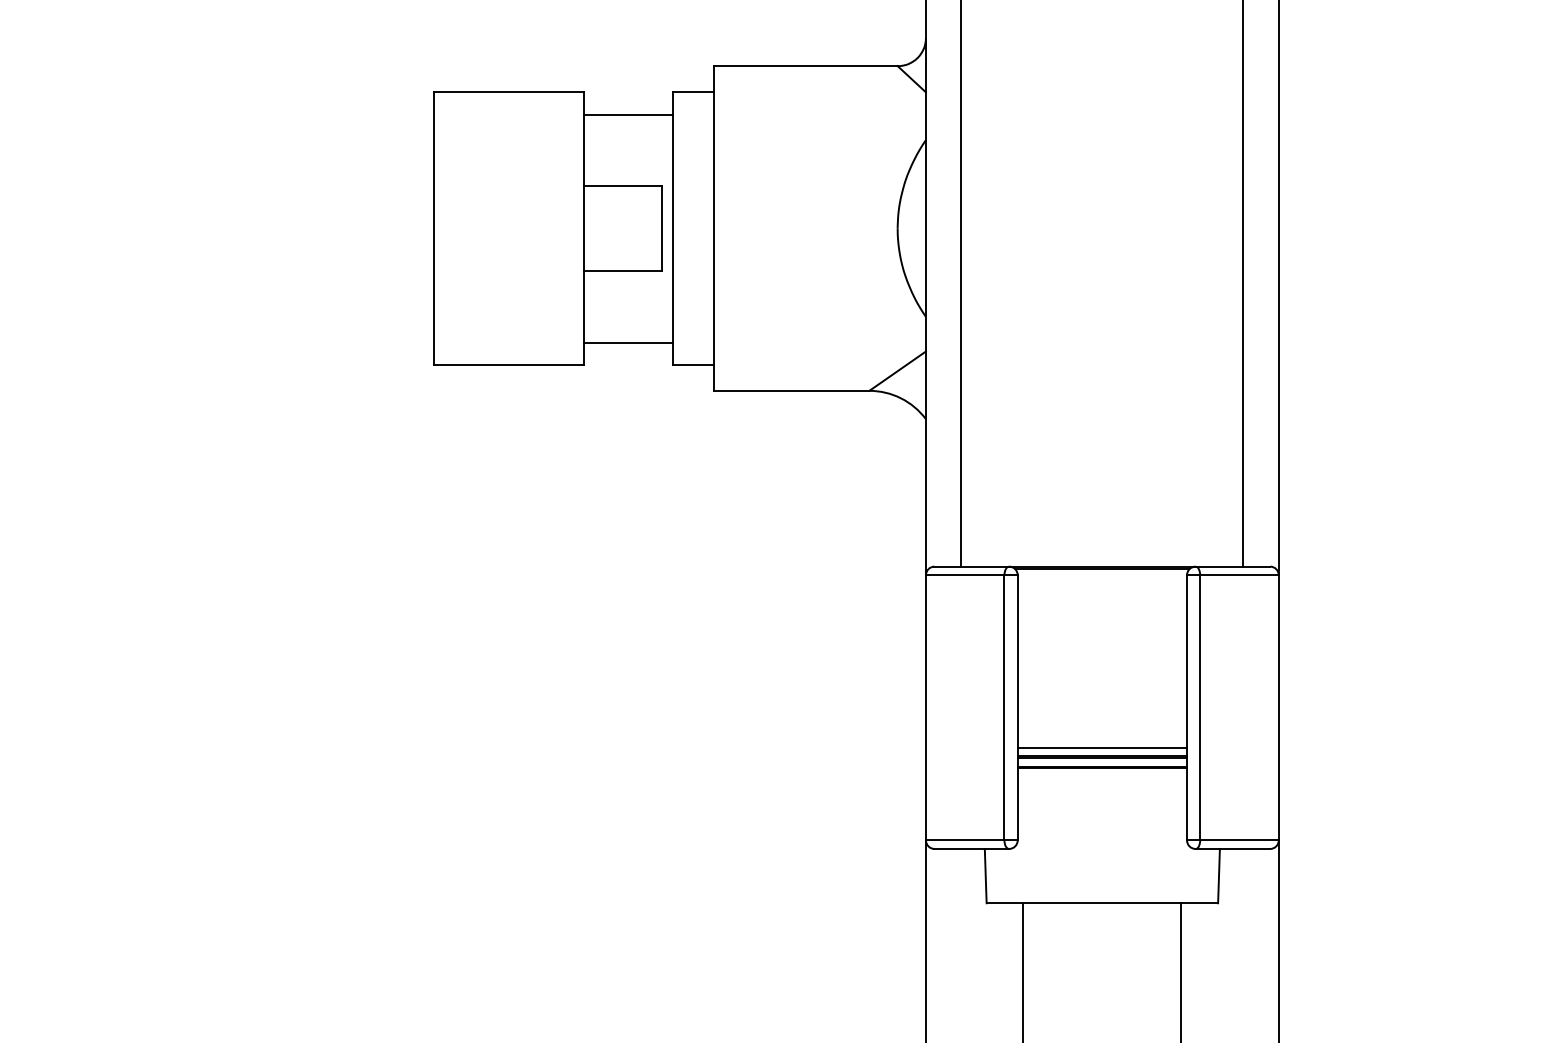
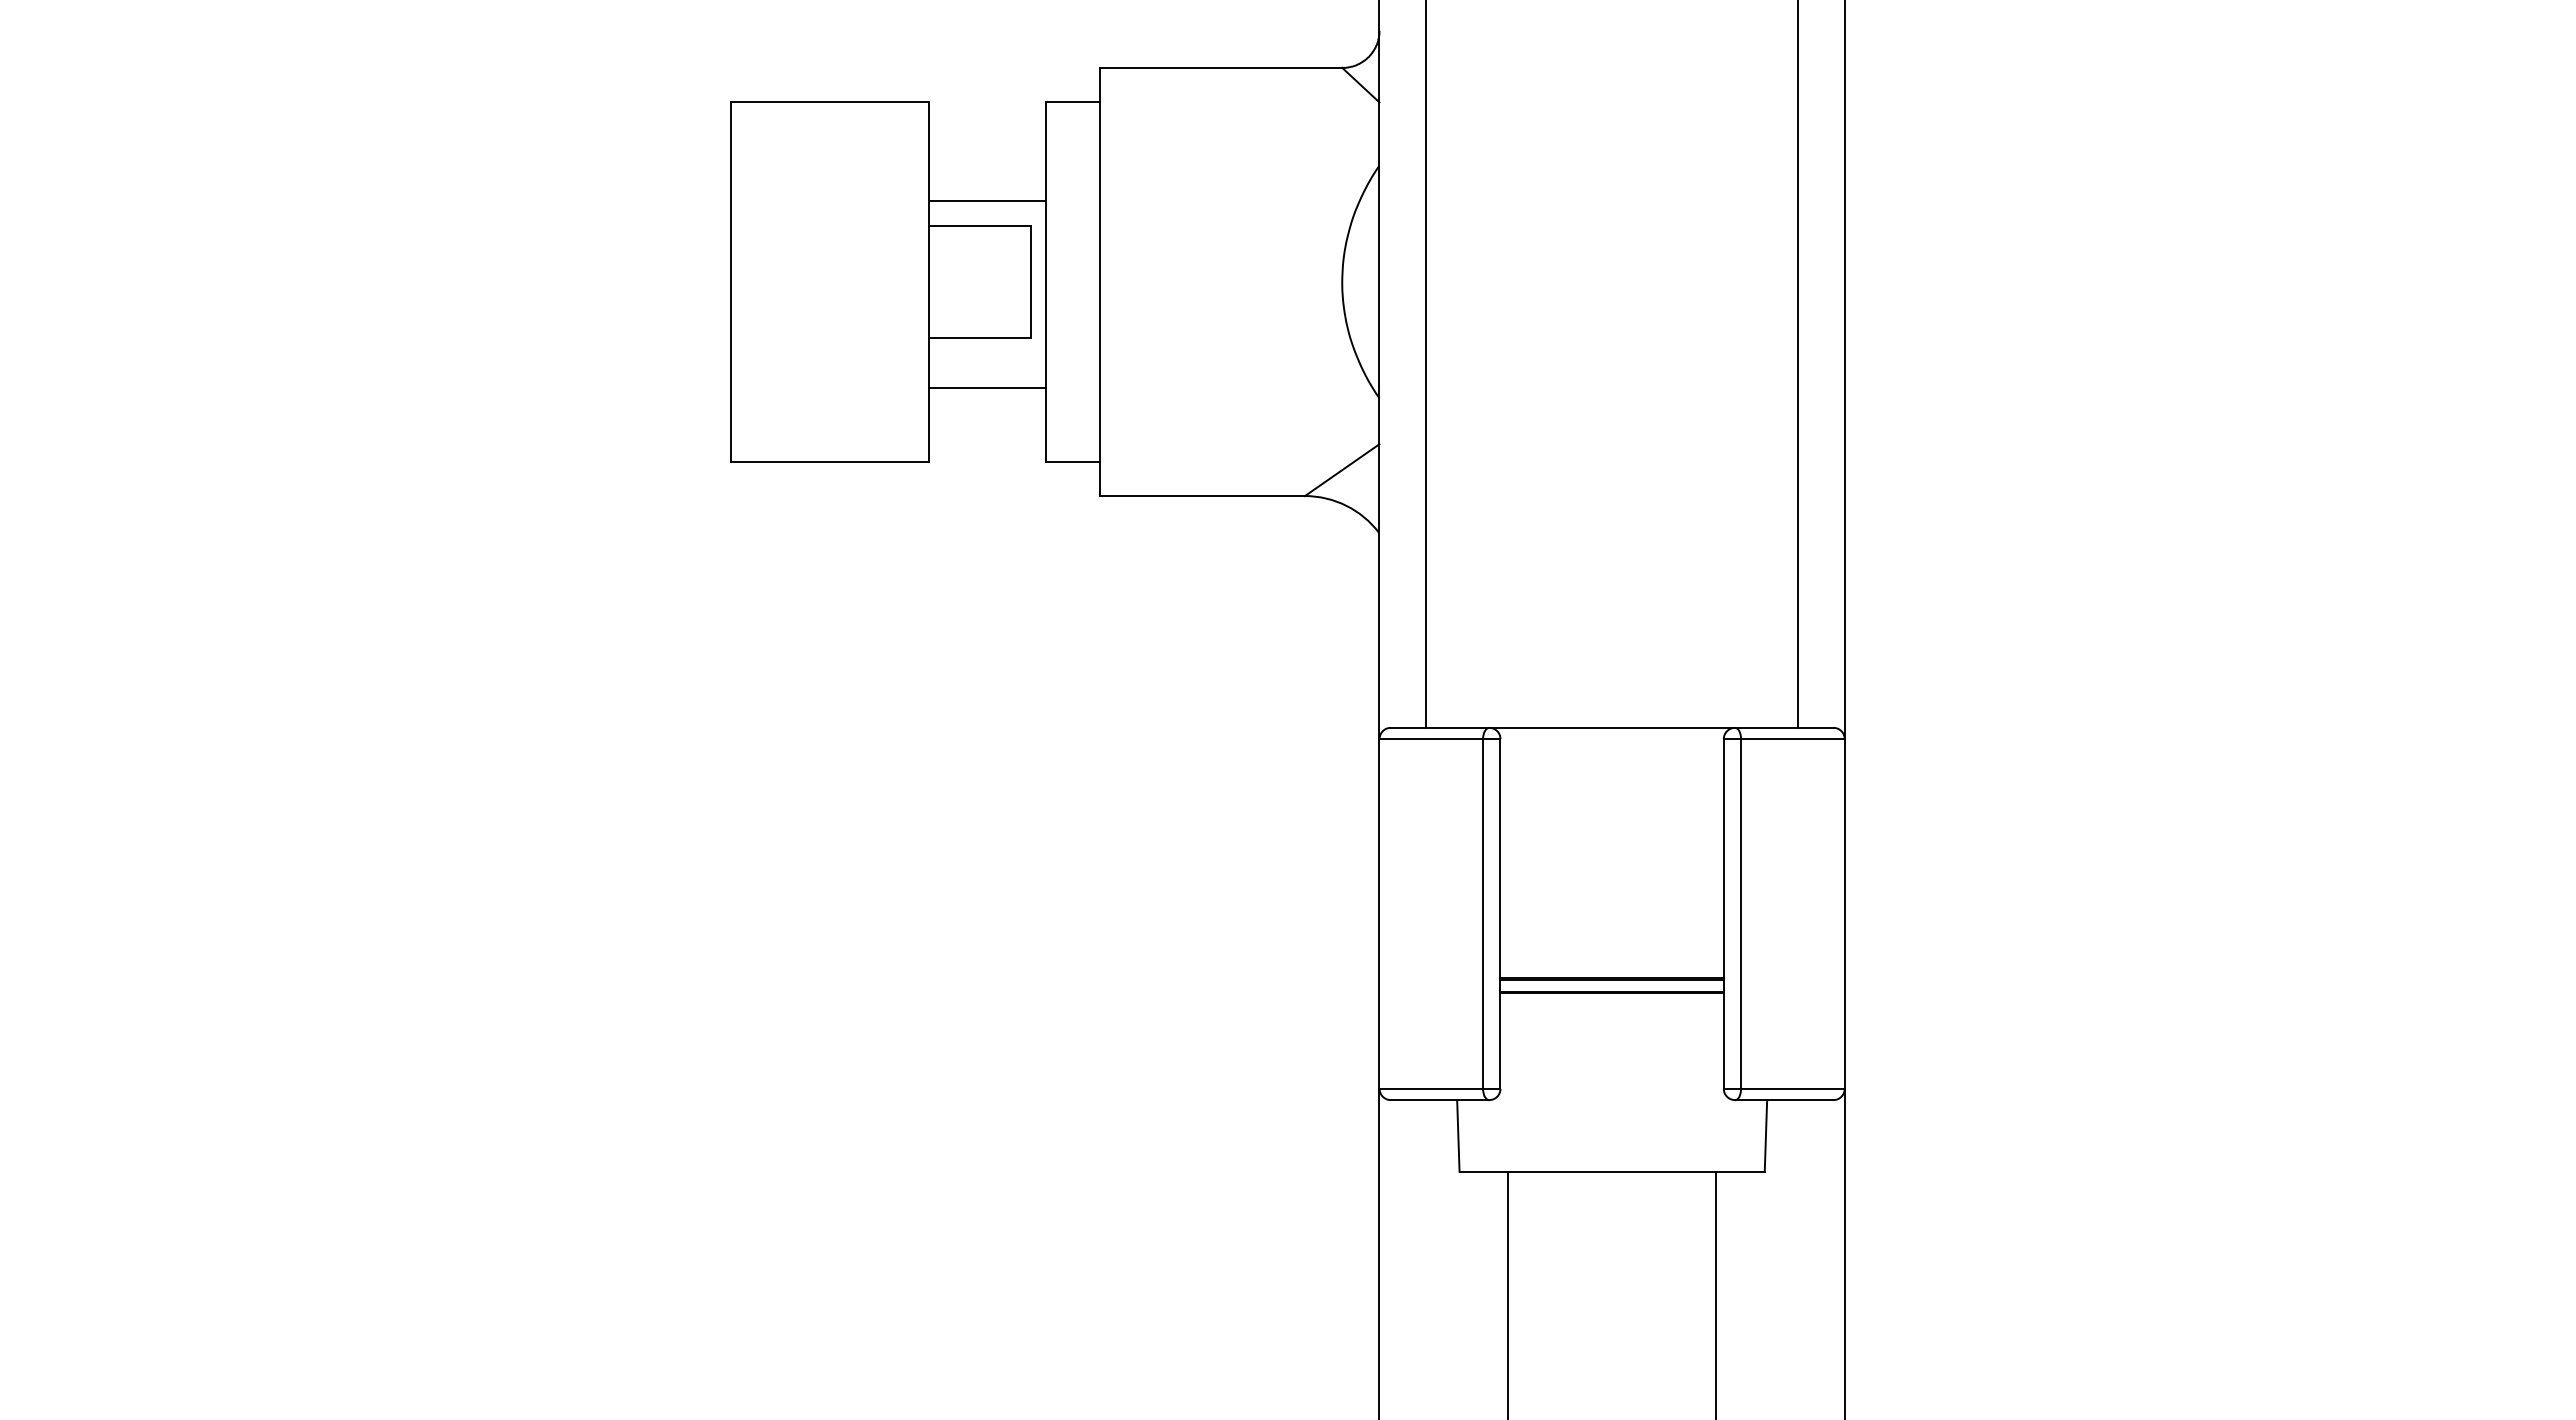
line: (627, 114) -> (986, 200), moved
line: (627, 342) -> (986, 388), moved
line: (1101, 569) -> (1611, 731), removed
line: (1101, 747) -> (1611, 966), removed

